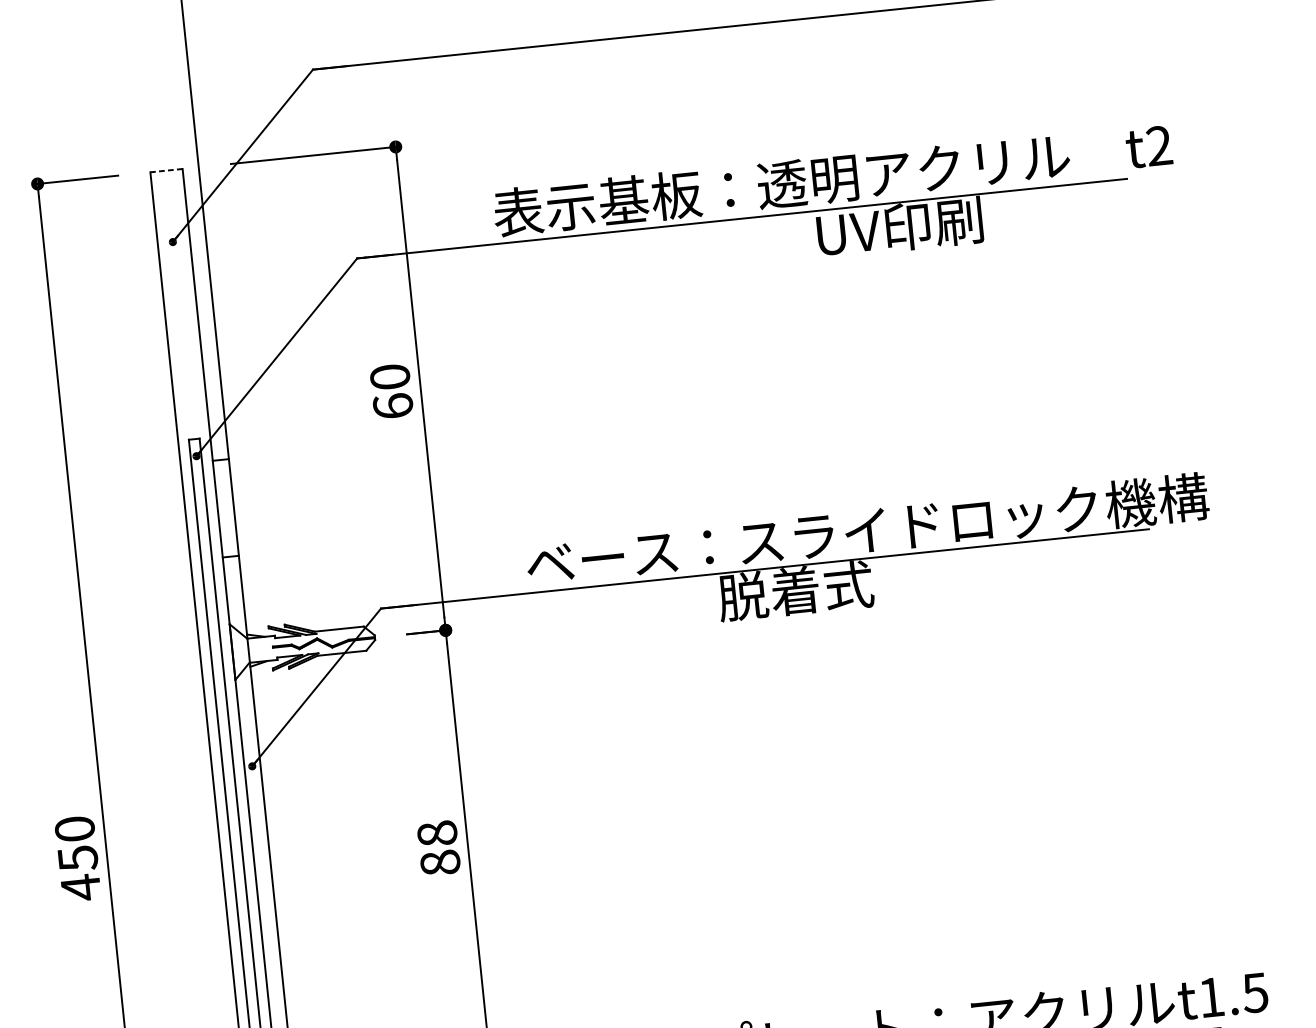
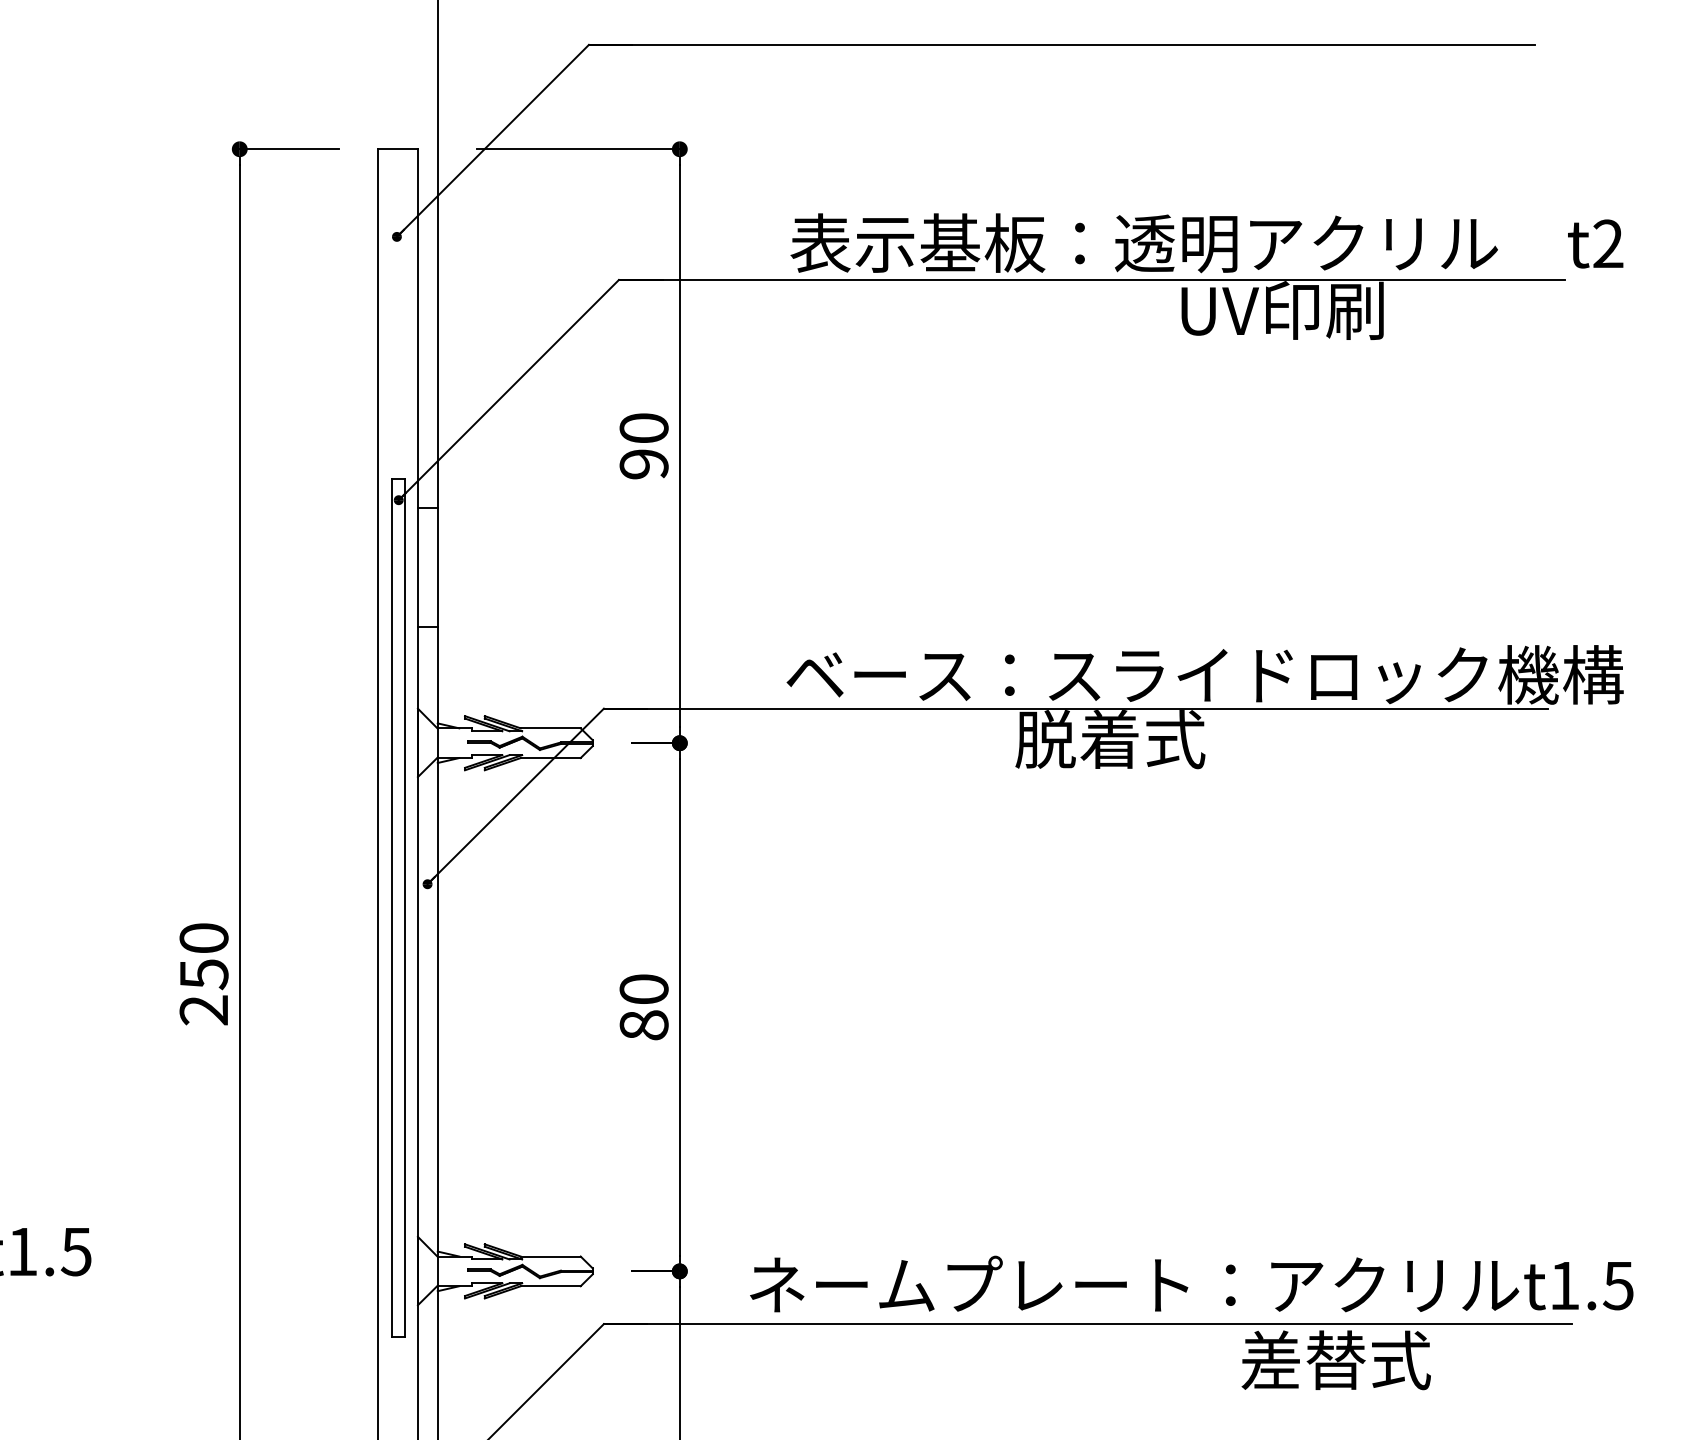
line: (166, 170) -> (398, 149), dashed -> solid
text: (392, 406) -> (643, 464), 60 -> 90
text: (436, 833) -> (643, 989), 88 -> 80
text: (80, 887) -> (203, 1010), 450 -> 250

